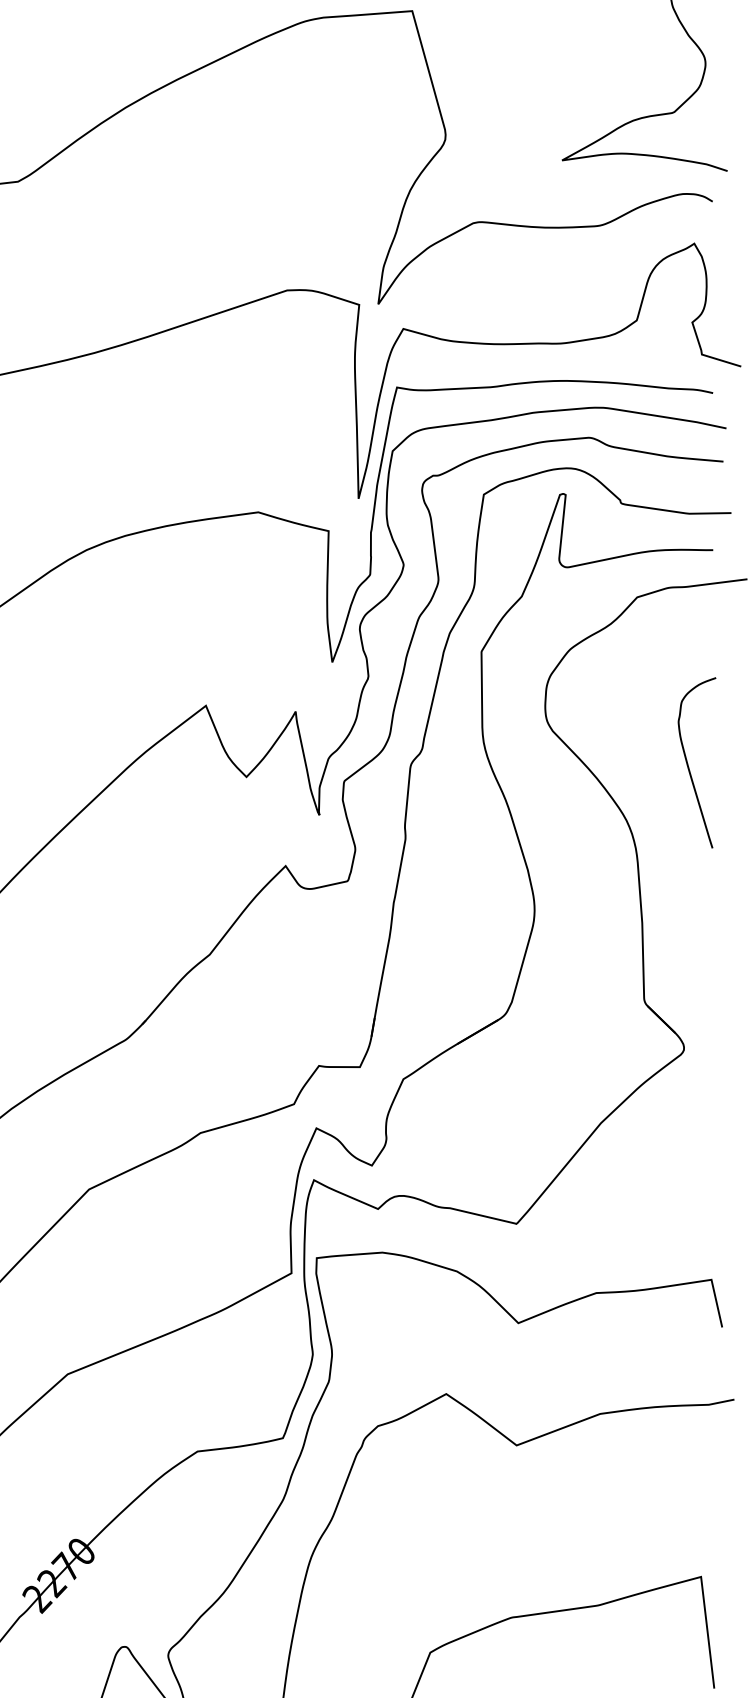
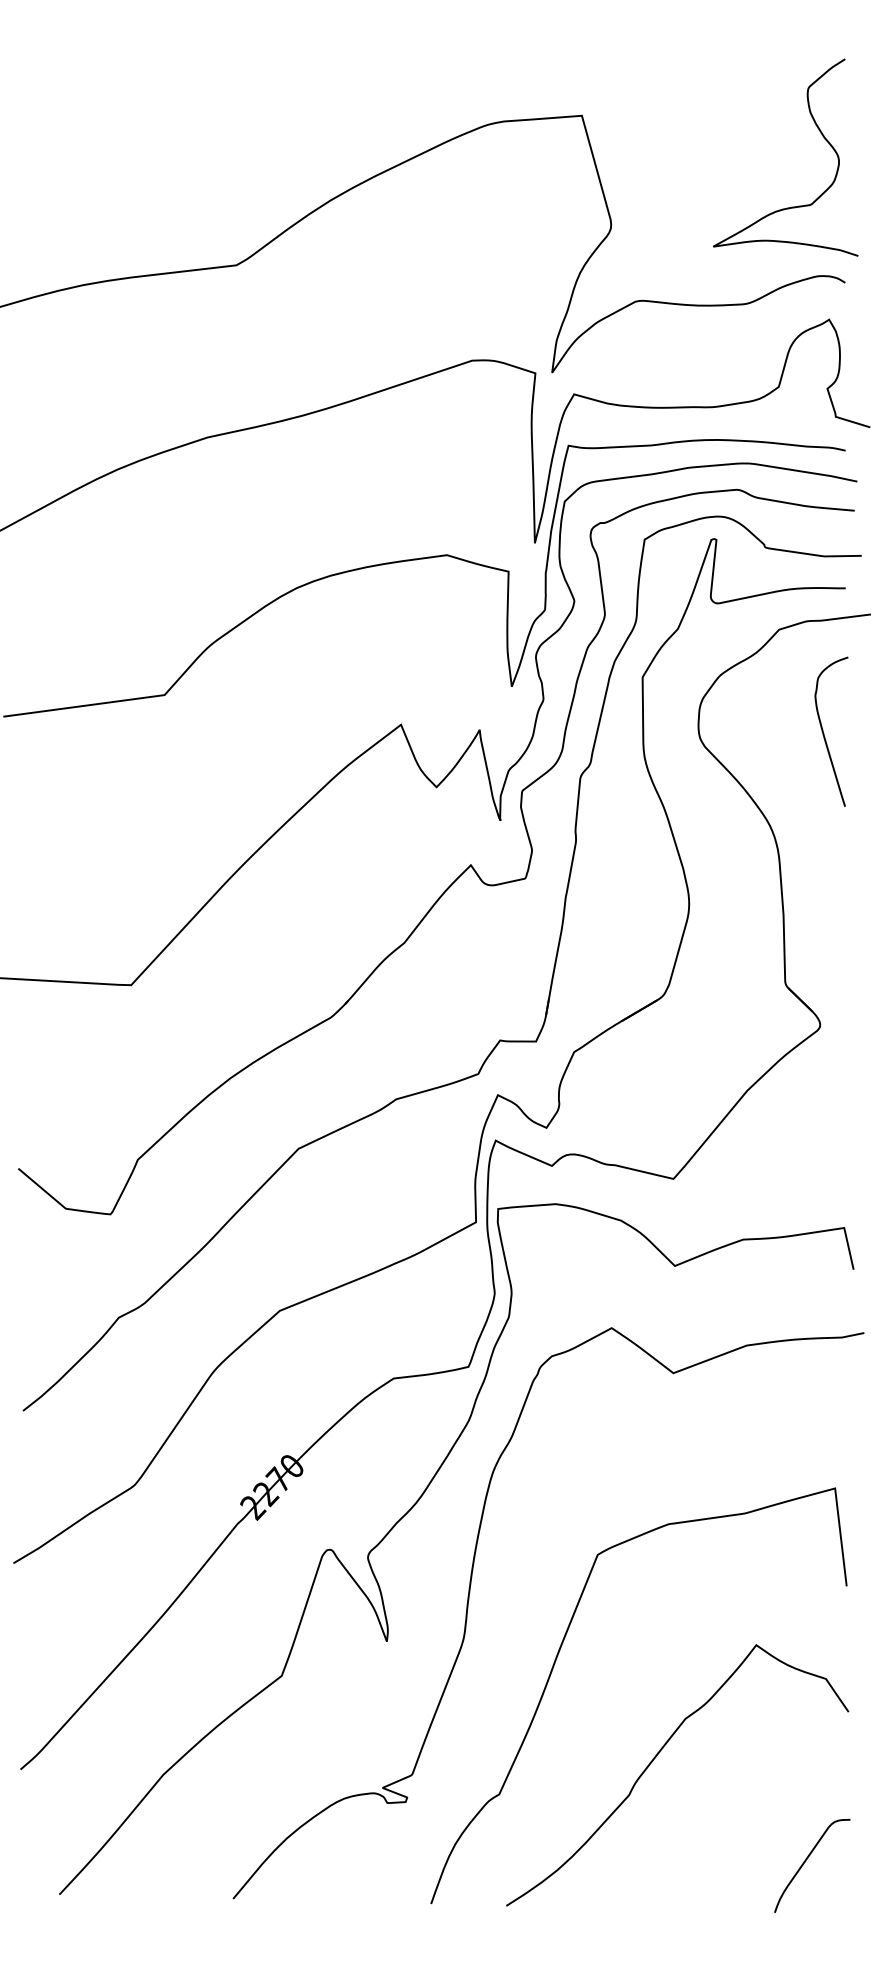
curve: (688, 764) -> (824, 733), moved

